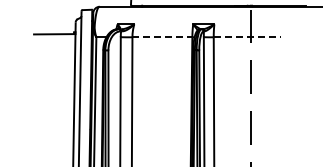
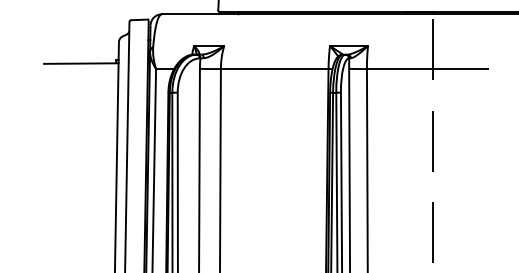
line: (162, 37) -> (274, 69), dashed -> solid
line: (247, 37) -> (427, 69), dashed -> solid

